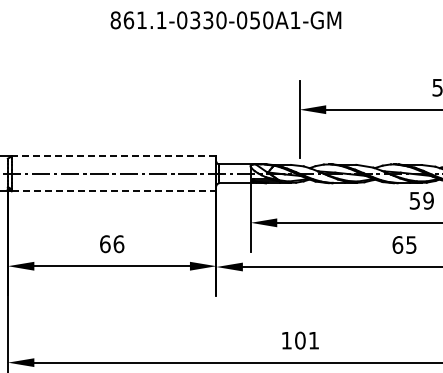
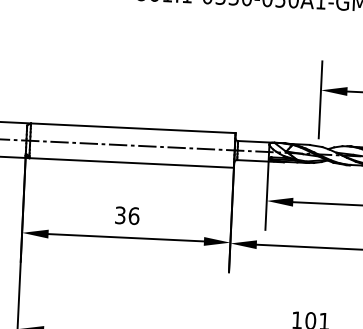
line: (113, 156) -> (132, 128), dashed -> solid
line: (114, 191) -> (132, 163), dashed -> solid
text: (105, 244) -> (120, 215), 66 -> 36

